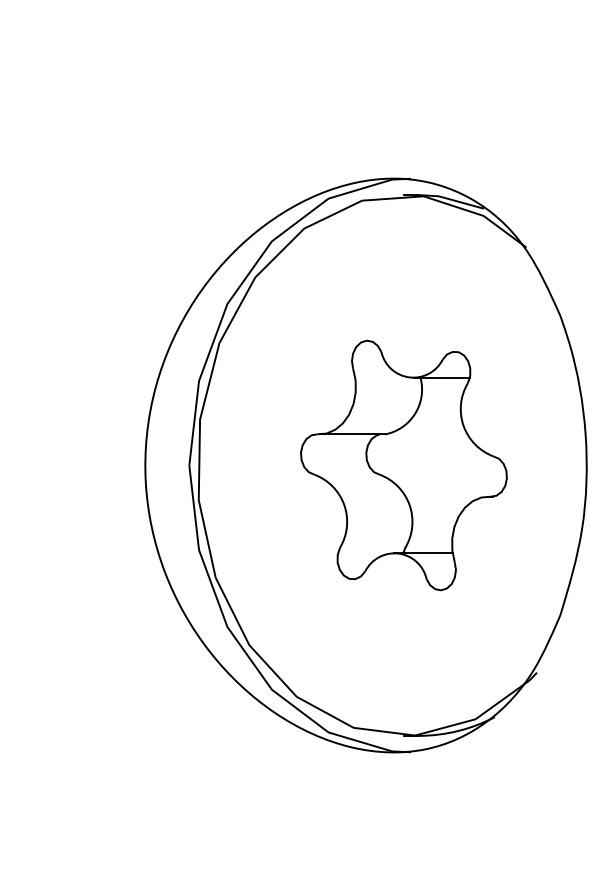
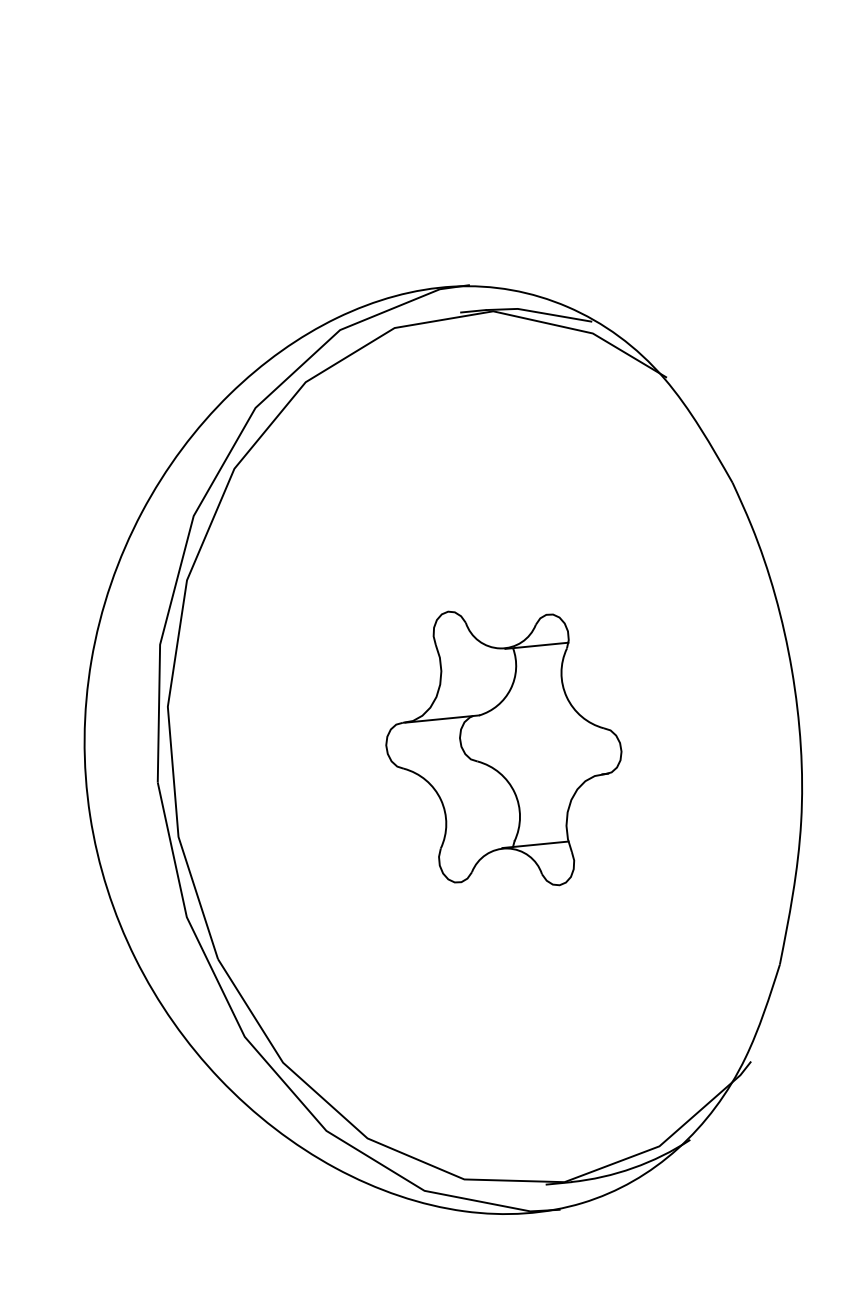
part: (403, 465) -> (503, 748), size x0.7

